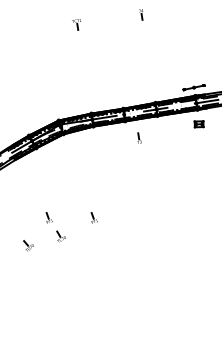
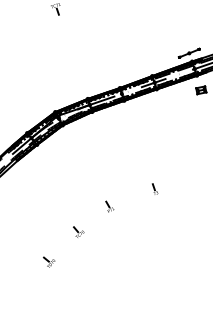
part: (139, 137) -> (154, 188), moved
part: (48, 217) -> (62, 214), removed
part: (28, 245) -> (49, 261), moved

